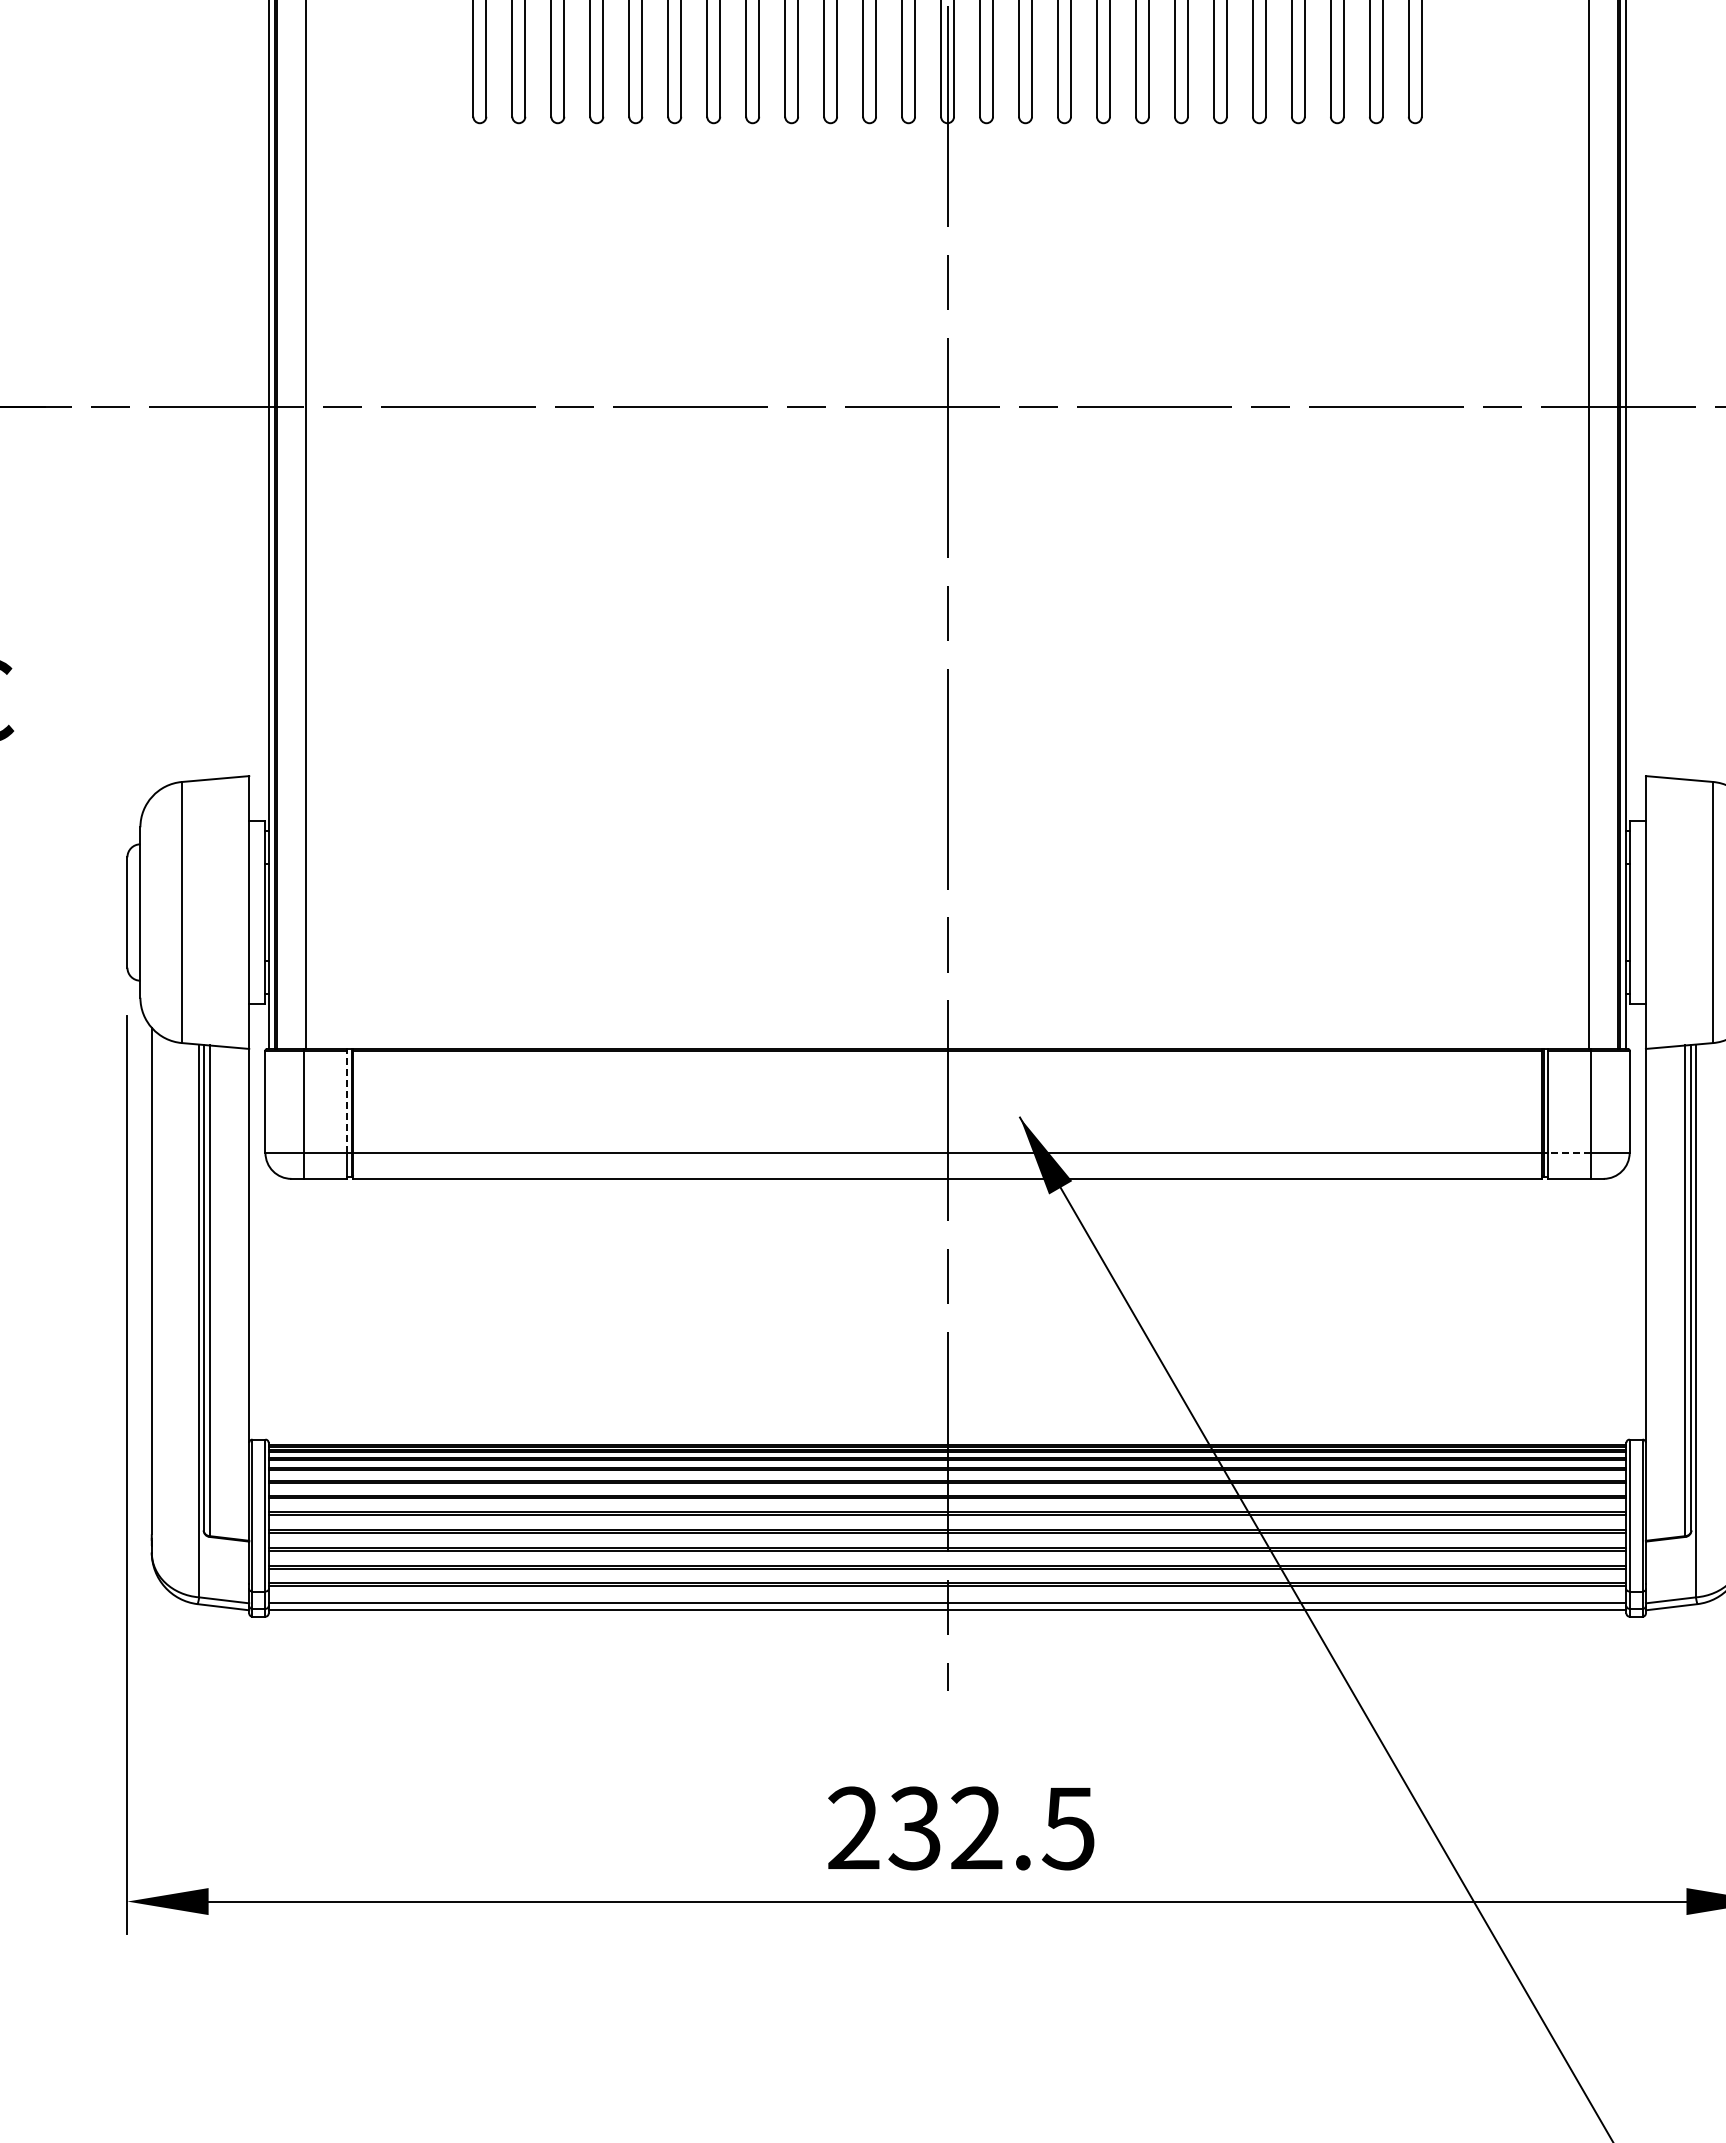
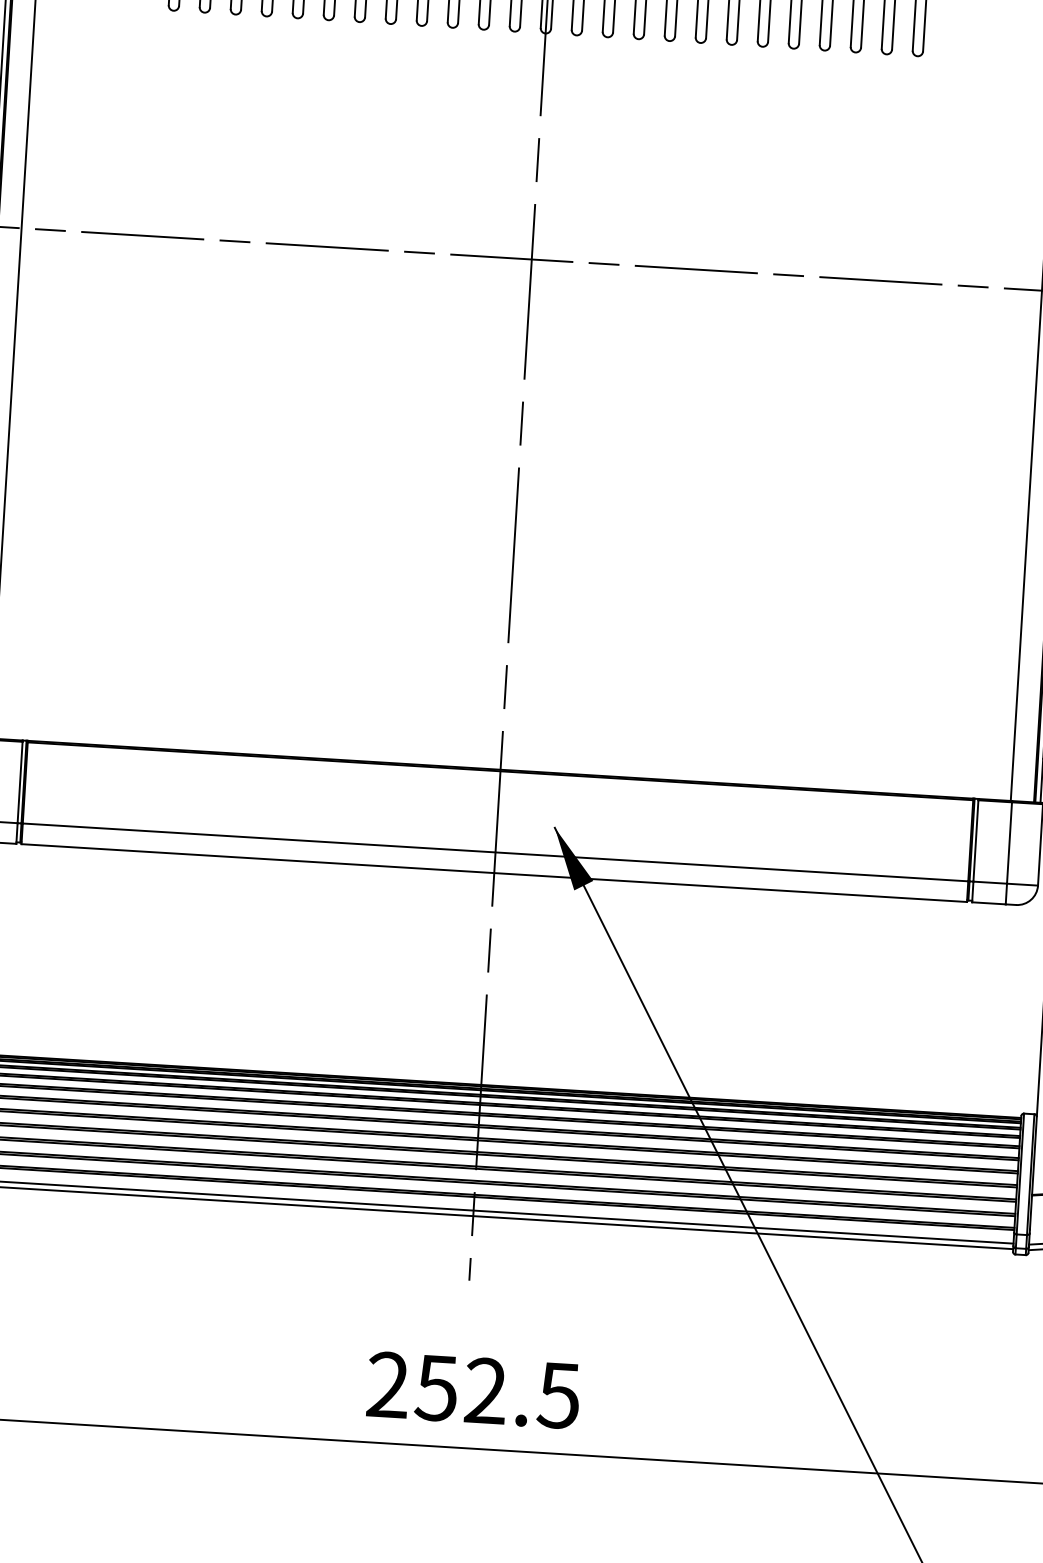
line: (346, 1101) -> (19, 782), dashed -> solid
line: (1569, 1152) -> (990, 882), dashed -> solid
text: (914, 1828) -> (436, 1388), 232.5 -> 252.5

